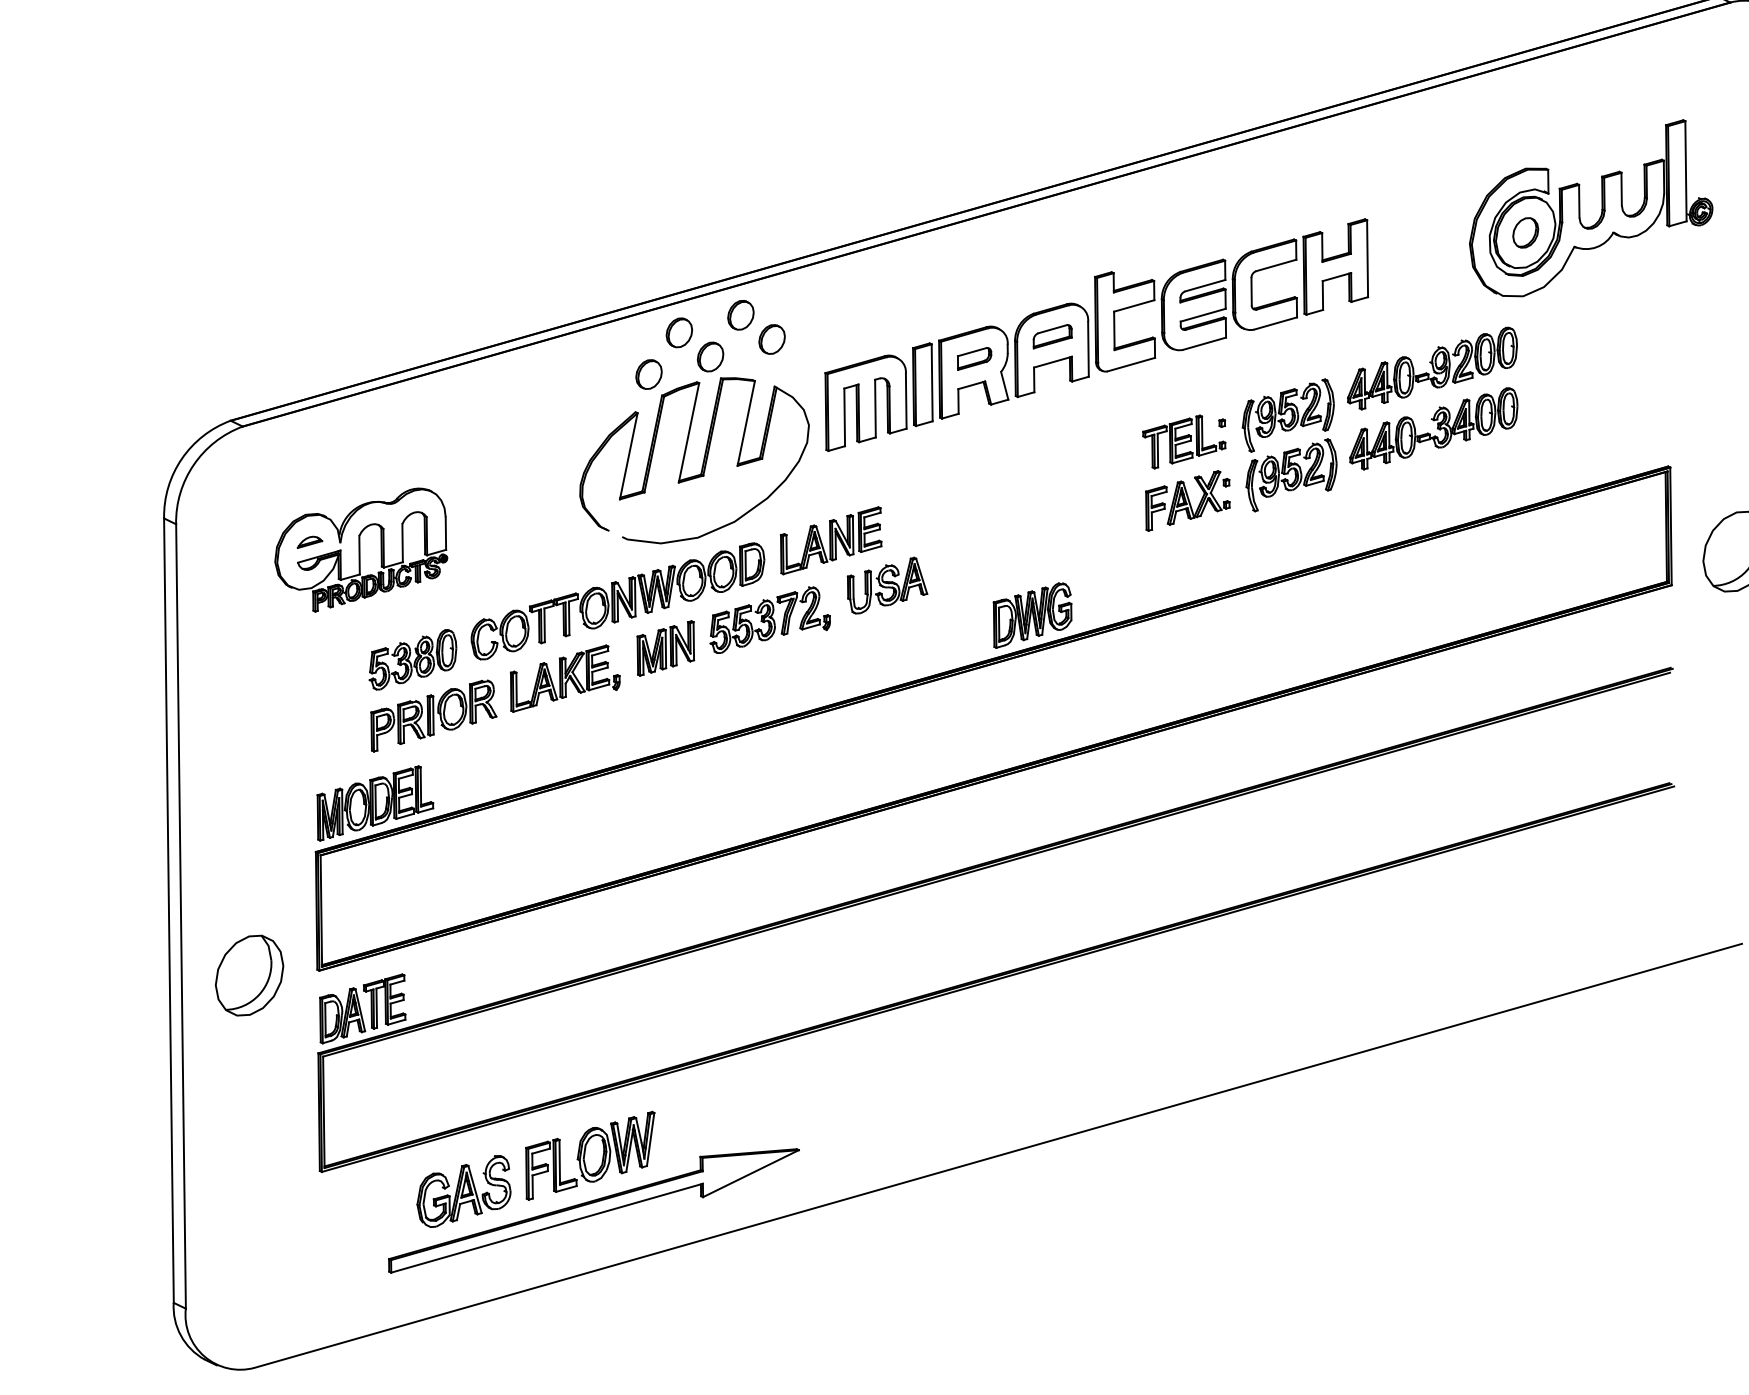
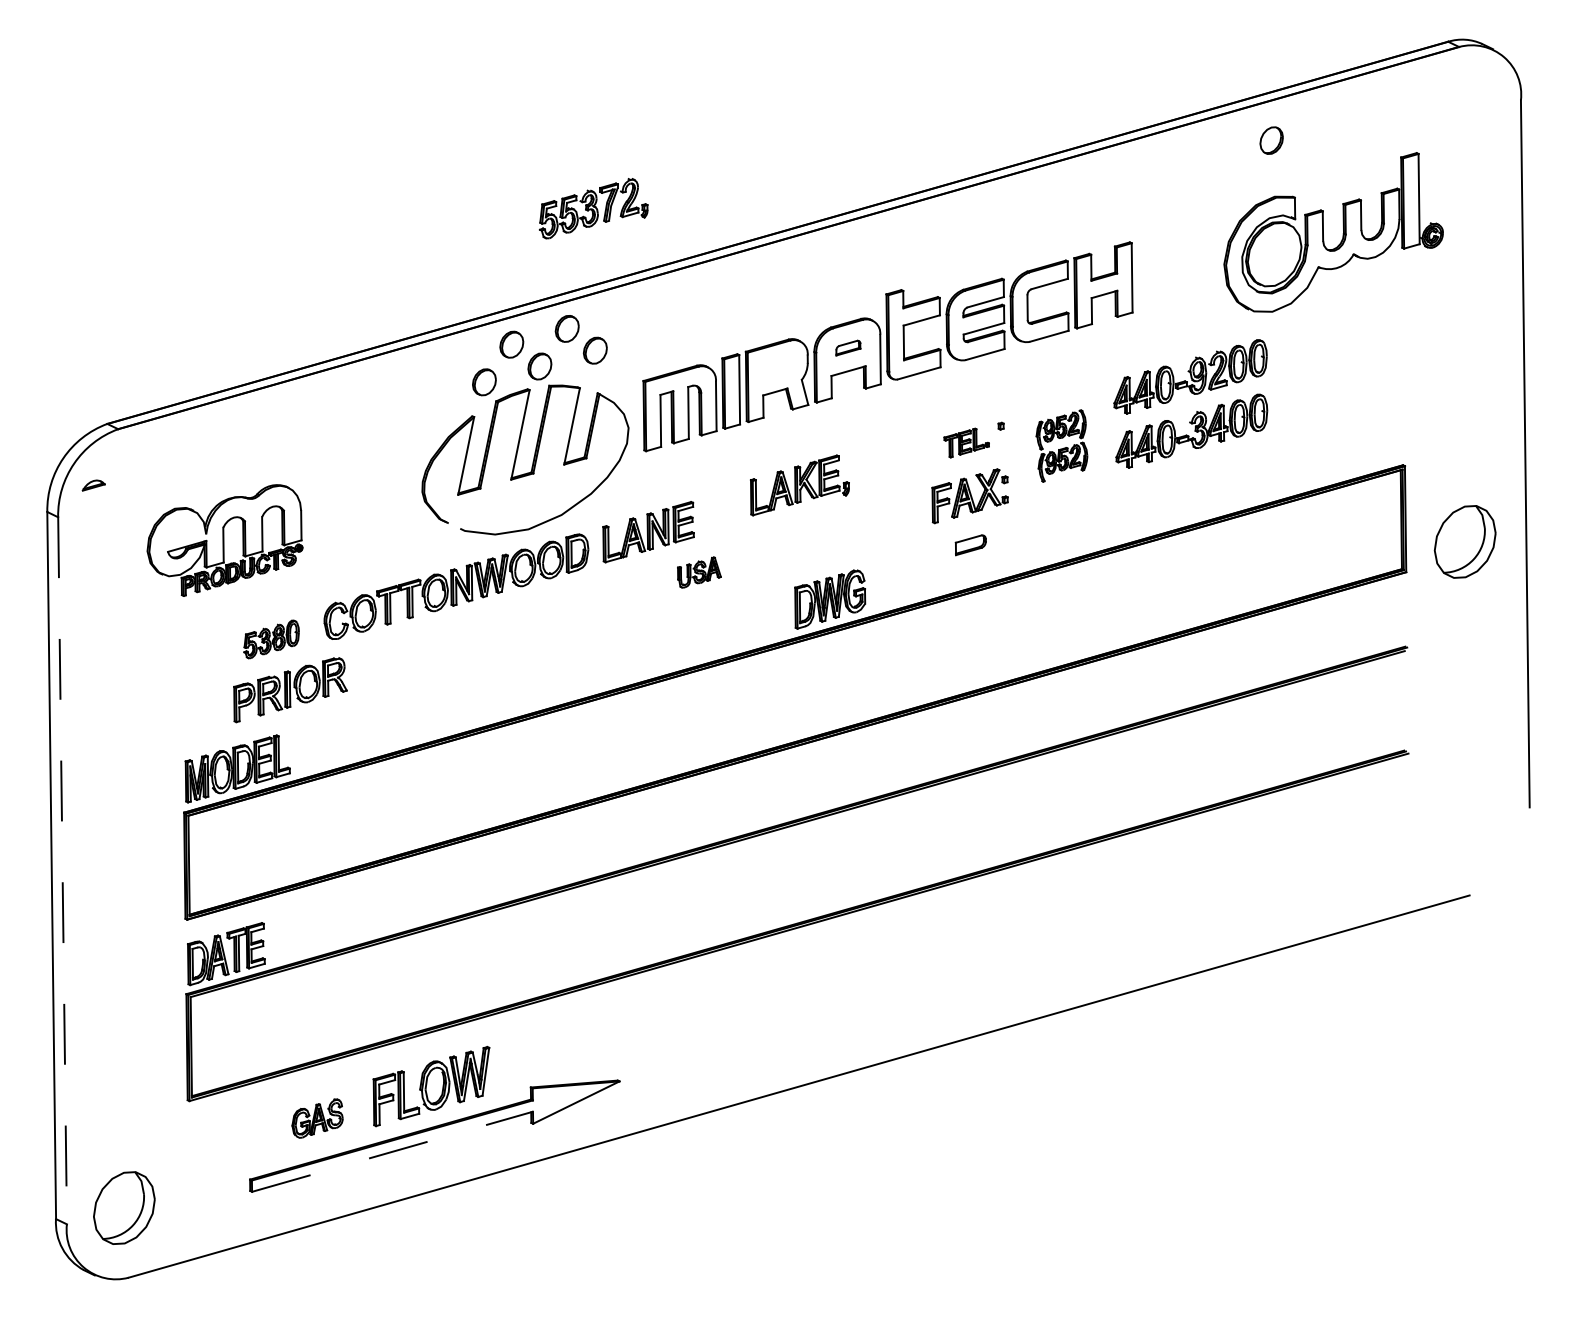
part: (1525, 232) -> (1271, 140), moved
part: (1052, 335) -> (848, 347), size x0.7
part: (974, 359) -> (970, 545), moved
part: (1183, 441) -> (966, 442), size x0.6
part: (1289, 444) -> (1061, 445), size x0.6
part: (309, 542) -> (93, 485), moved
part: (887, 585) -> (699, 572), size x0.6
part: (770, 619) -> (593, 208), moved
part: (665, 647) -> (499, 628), removed
part: (412, 659) -> (271, 639), size x0.7
part: (564, 678) -> (799, 485), moved
line: (180, 916) -> (62, 870), solid -> dashed
part: (249, 974) -> (124, 1207), moved
part: (463, 1191) -> (317, 1118), size x0.6
line: (548, 1227) -> (393, 1151), solid -> dashed

